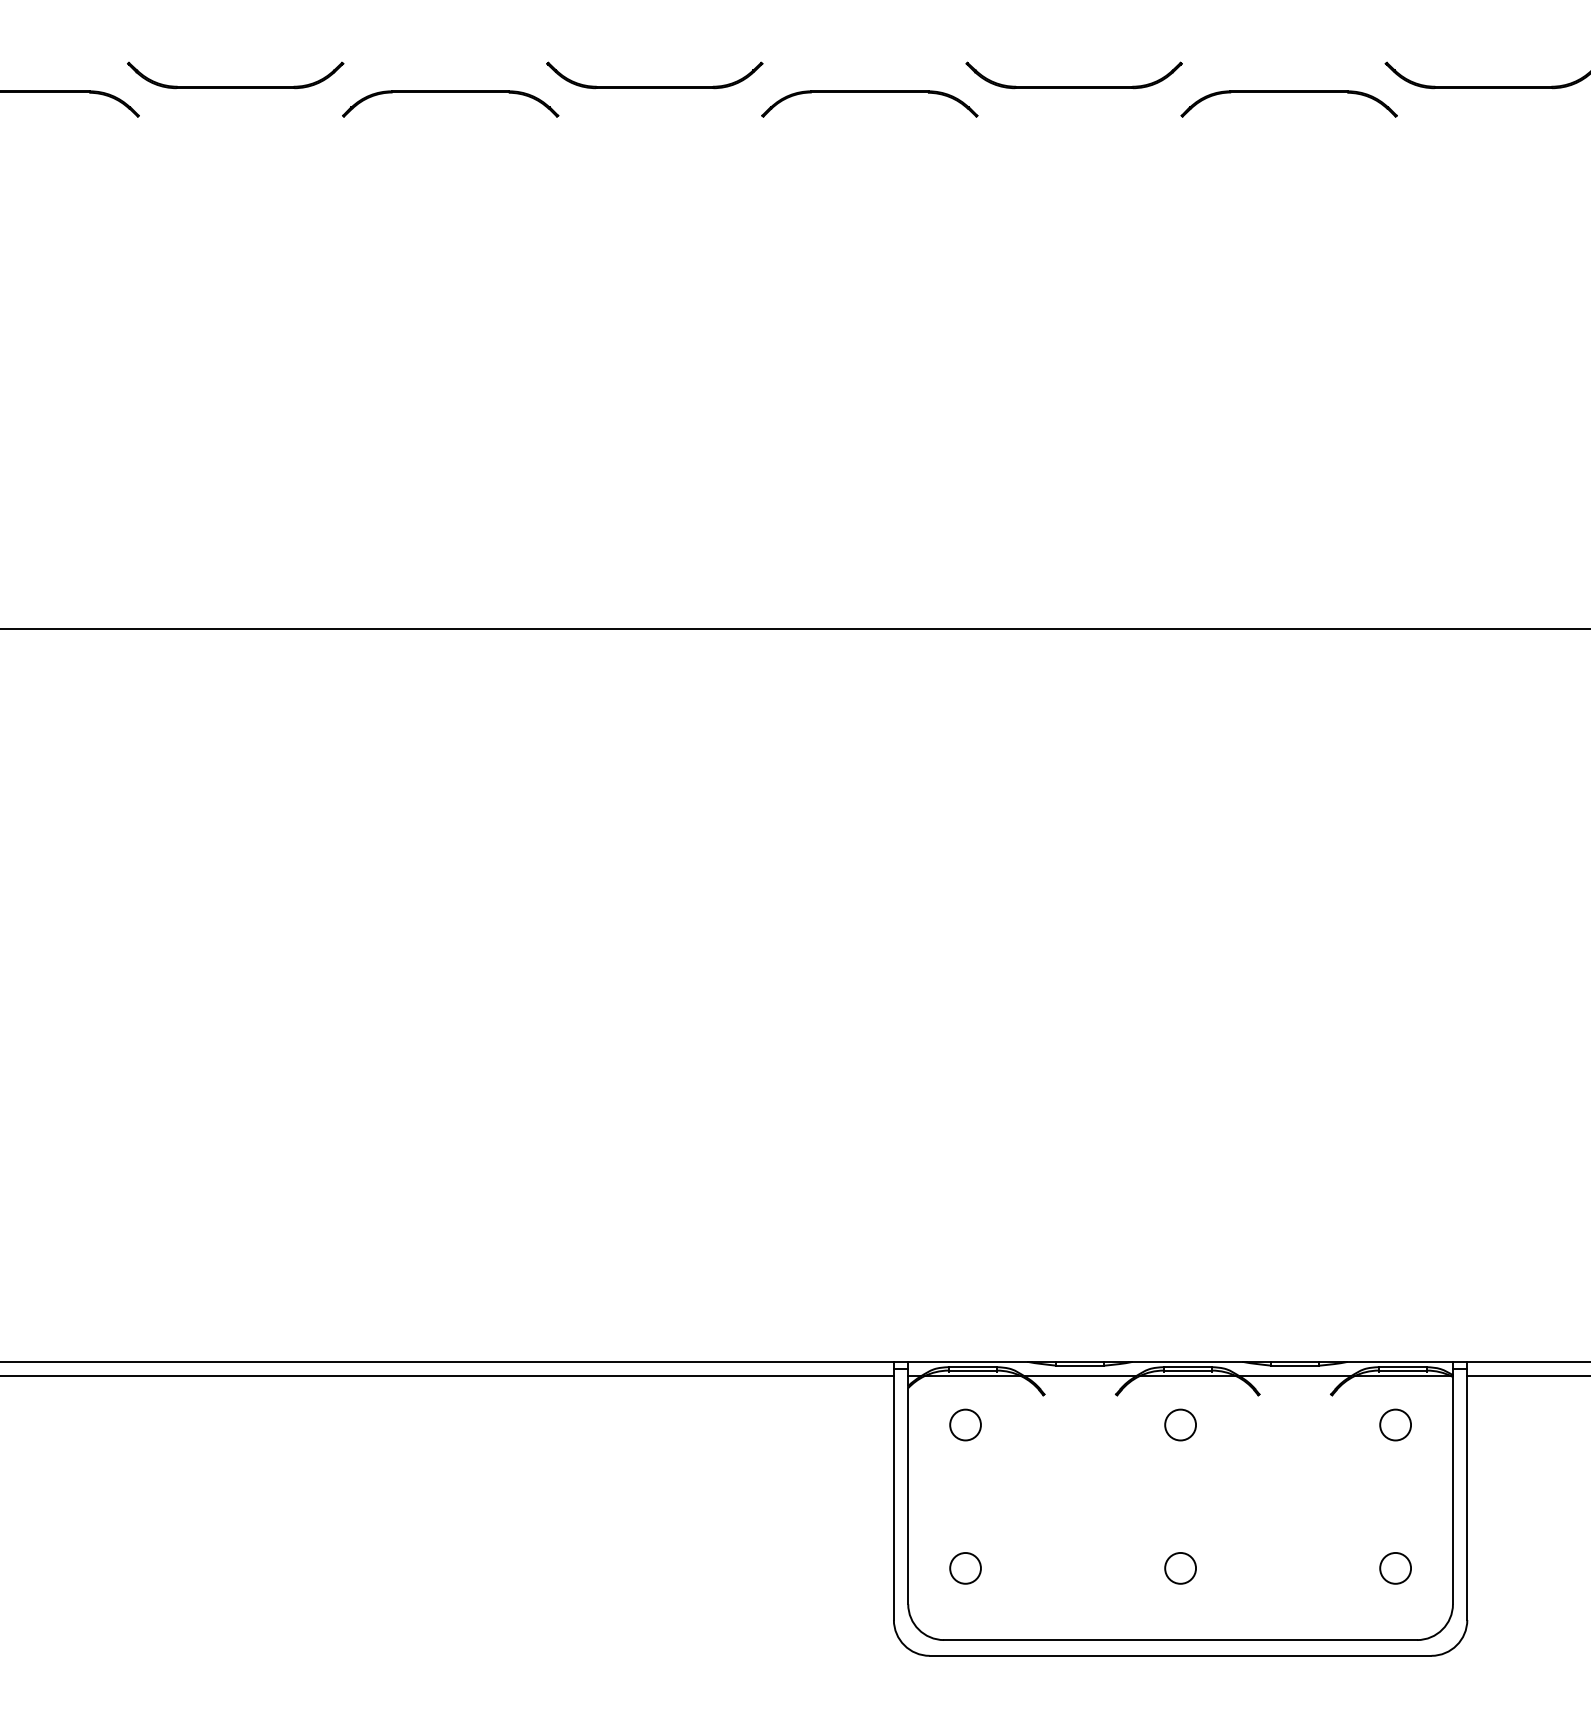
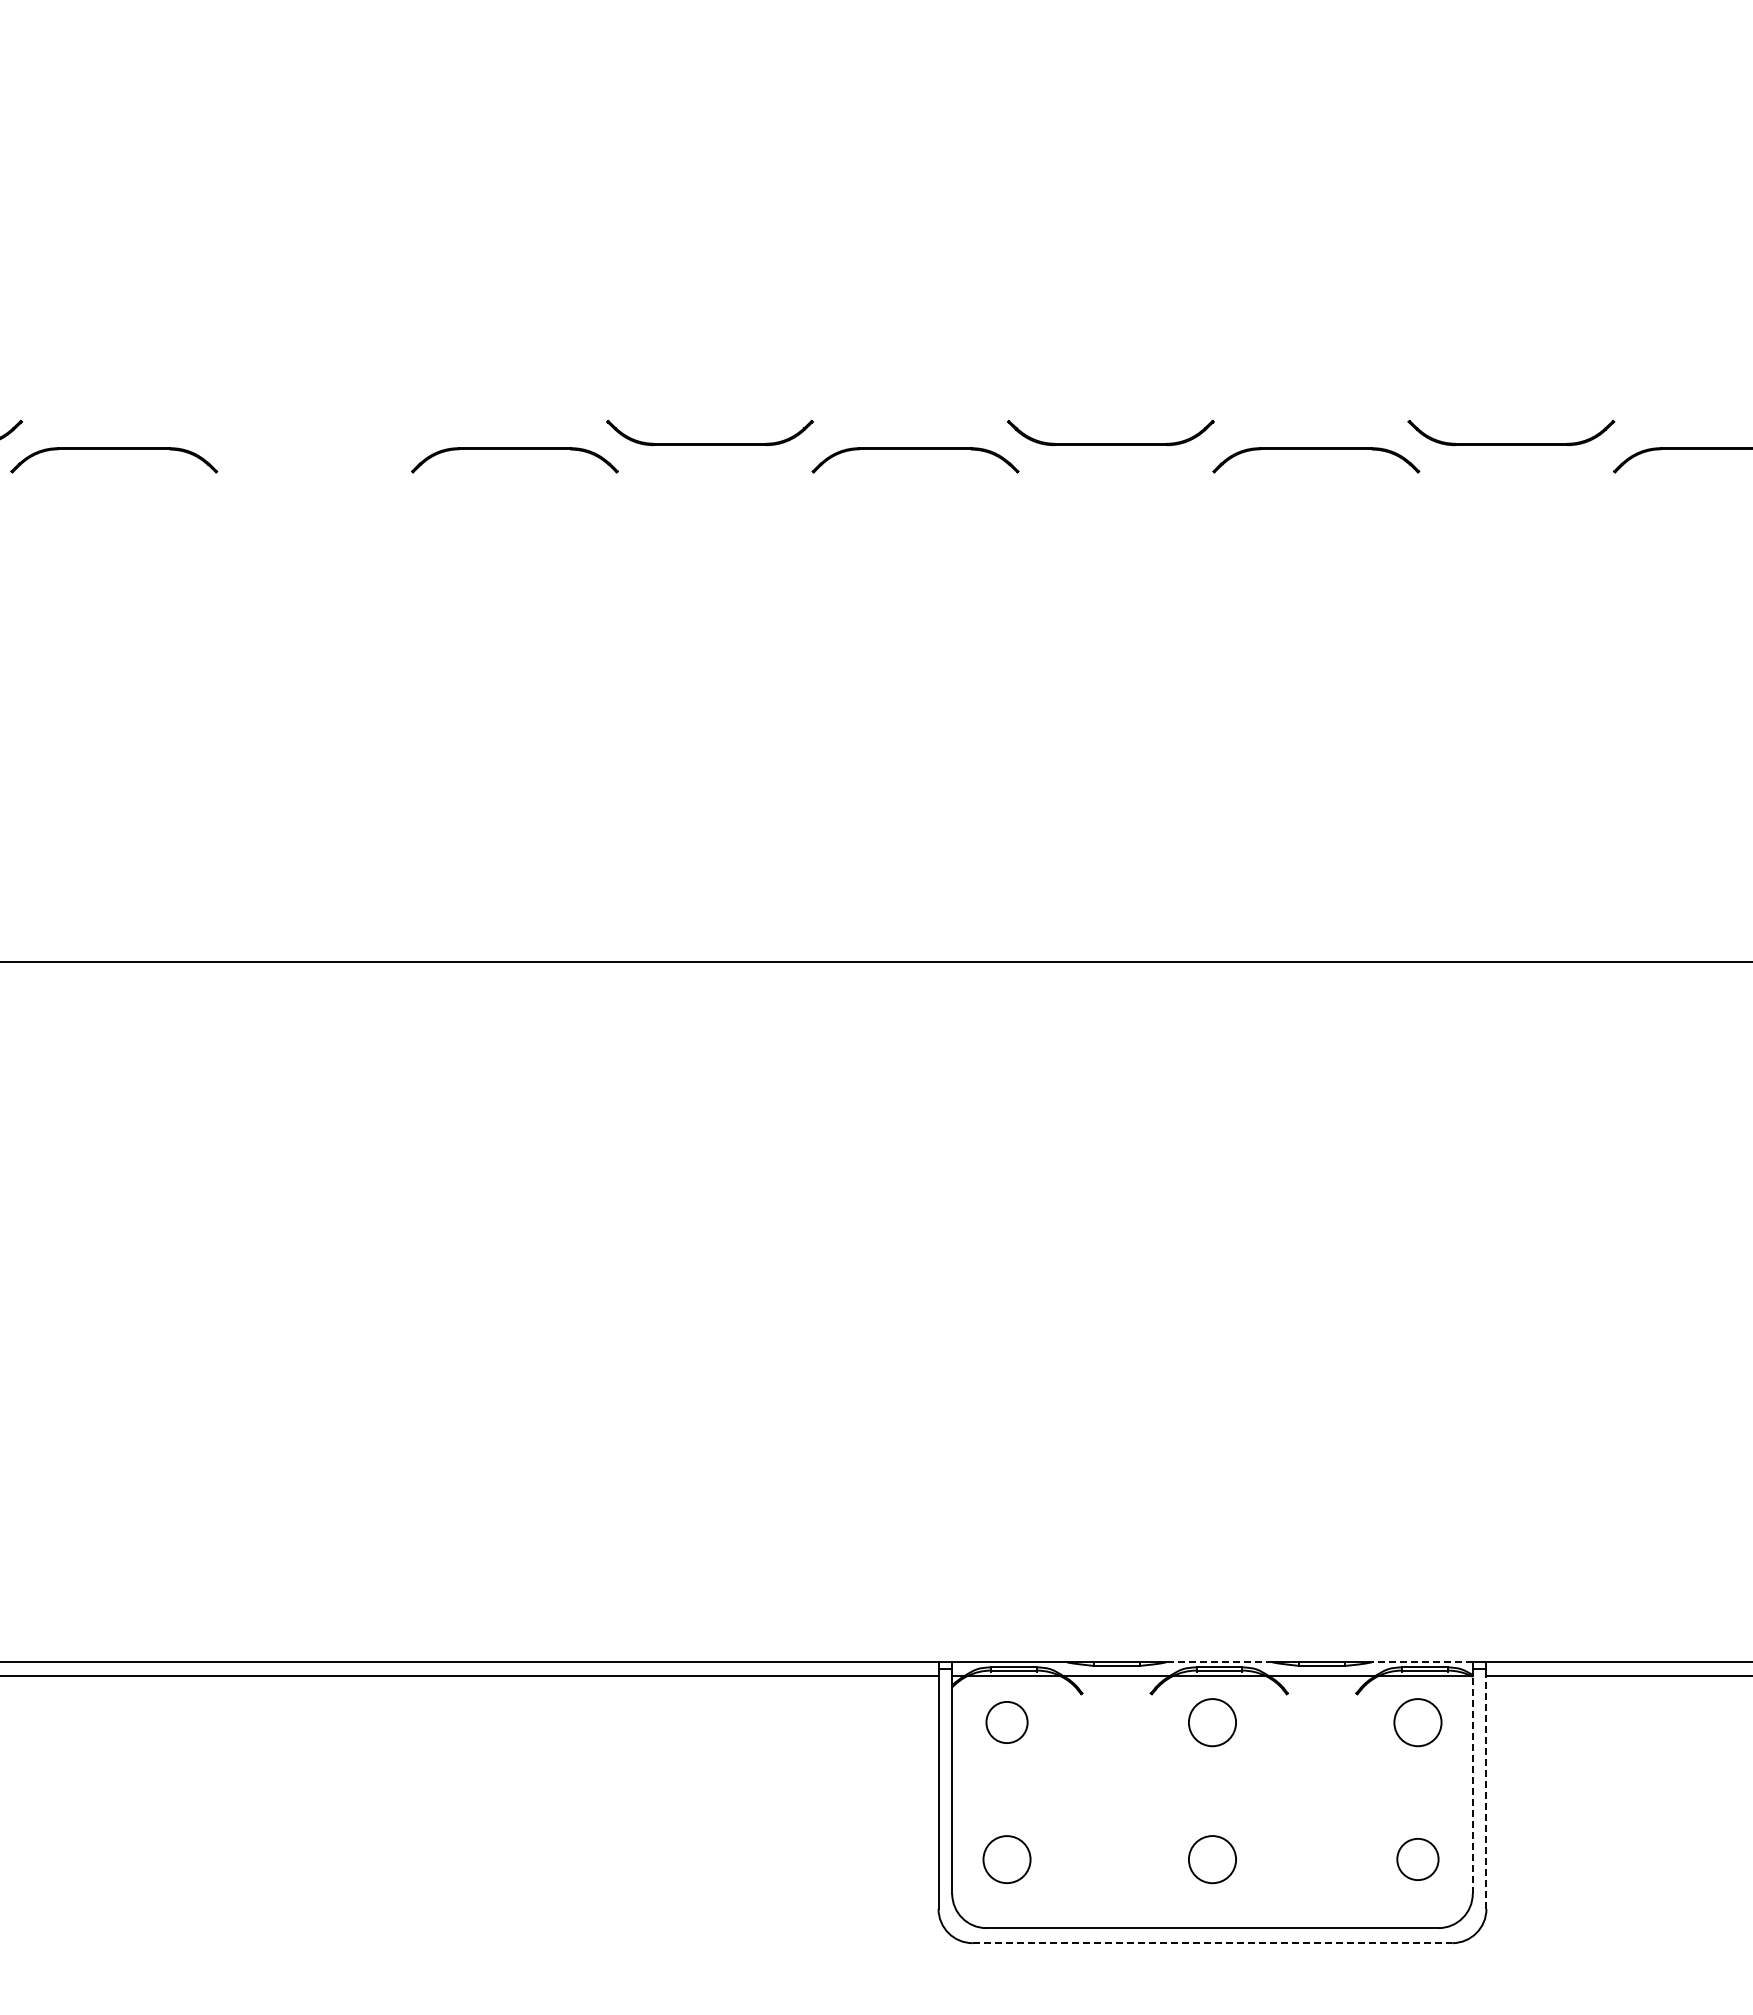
part: (235, 86) -> (309, 443), removed
line: (1186, 1362) -> (1218, 1662), solid -> dashed
line: (1400, 1362) -> (1422, 1662), solid -> dashed
circle: (965, 1424) -> (1006, 1722), size x1.4
circle: (1180, 1424) -> (1212, 1722), size x1.6
circle: (1395, 1424) -> (1417, 1722), size x1.6
line: (1452, 1489) -> (1472, 1784), solid -> dashed
line: (1467, 1498) -> (1486, 1792), solid -> dashed
circle: (965, 1568) -> (1006, 1859), size x1.6
circle: (1180, 1568) -> (1212, 1859), size x1.6
circle: (1395, 1568) -> (1417, 1859), size x1.4
line: (1180, 1656) -> (1212, 1943), solid -> dashed

